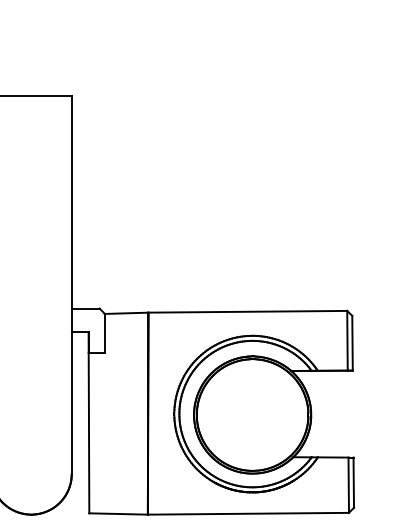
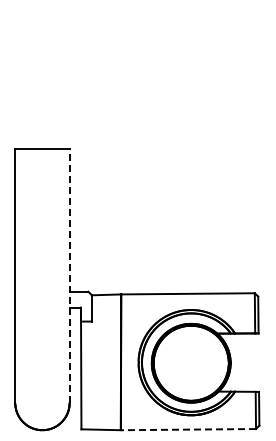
line: (71, 284) -> (69, 275), solid -> dashed
line: (248, 513) -> (188, 429), solid -> dashed

